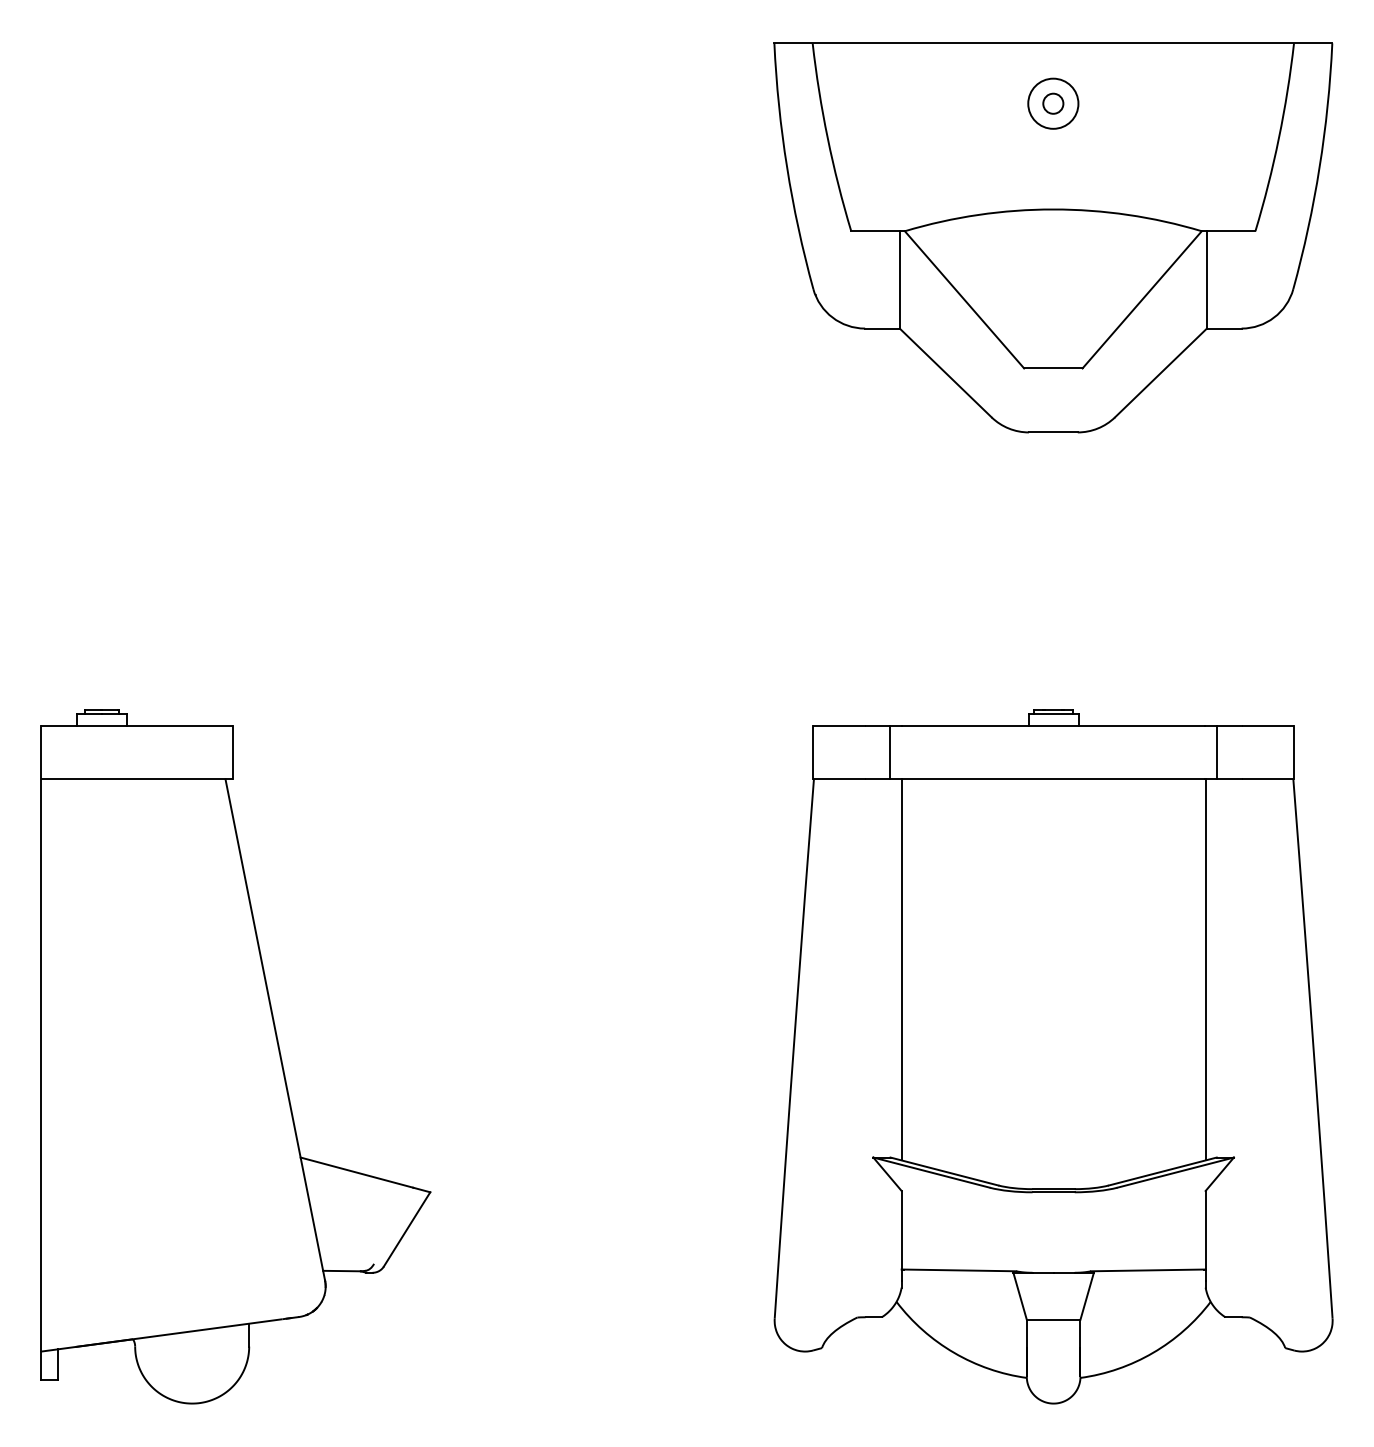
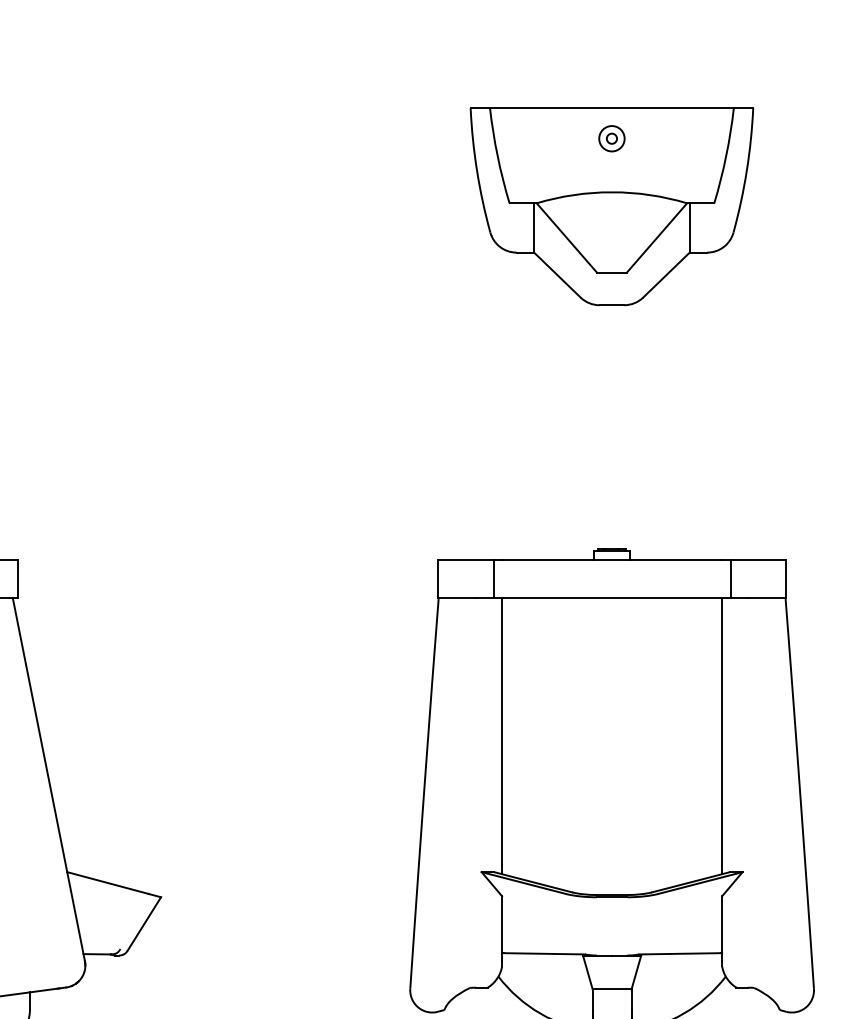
part: (1053, 237) -> (612, 206), size x0.7

